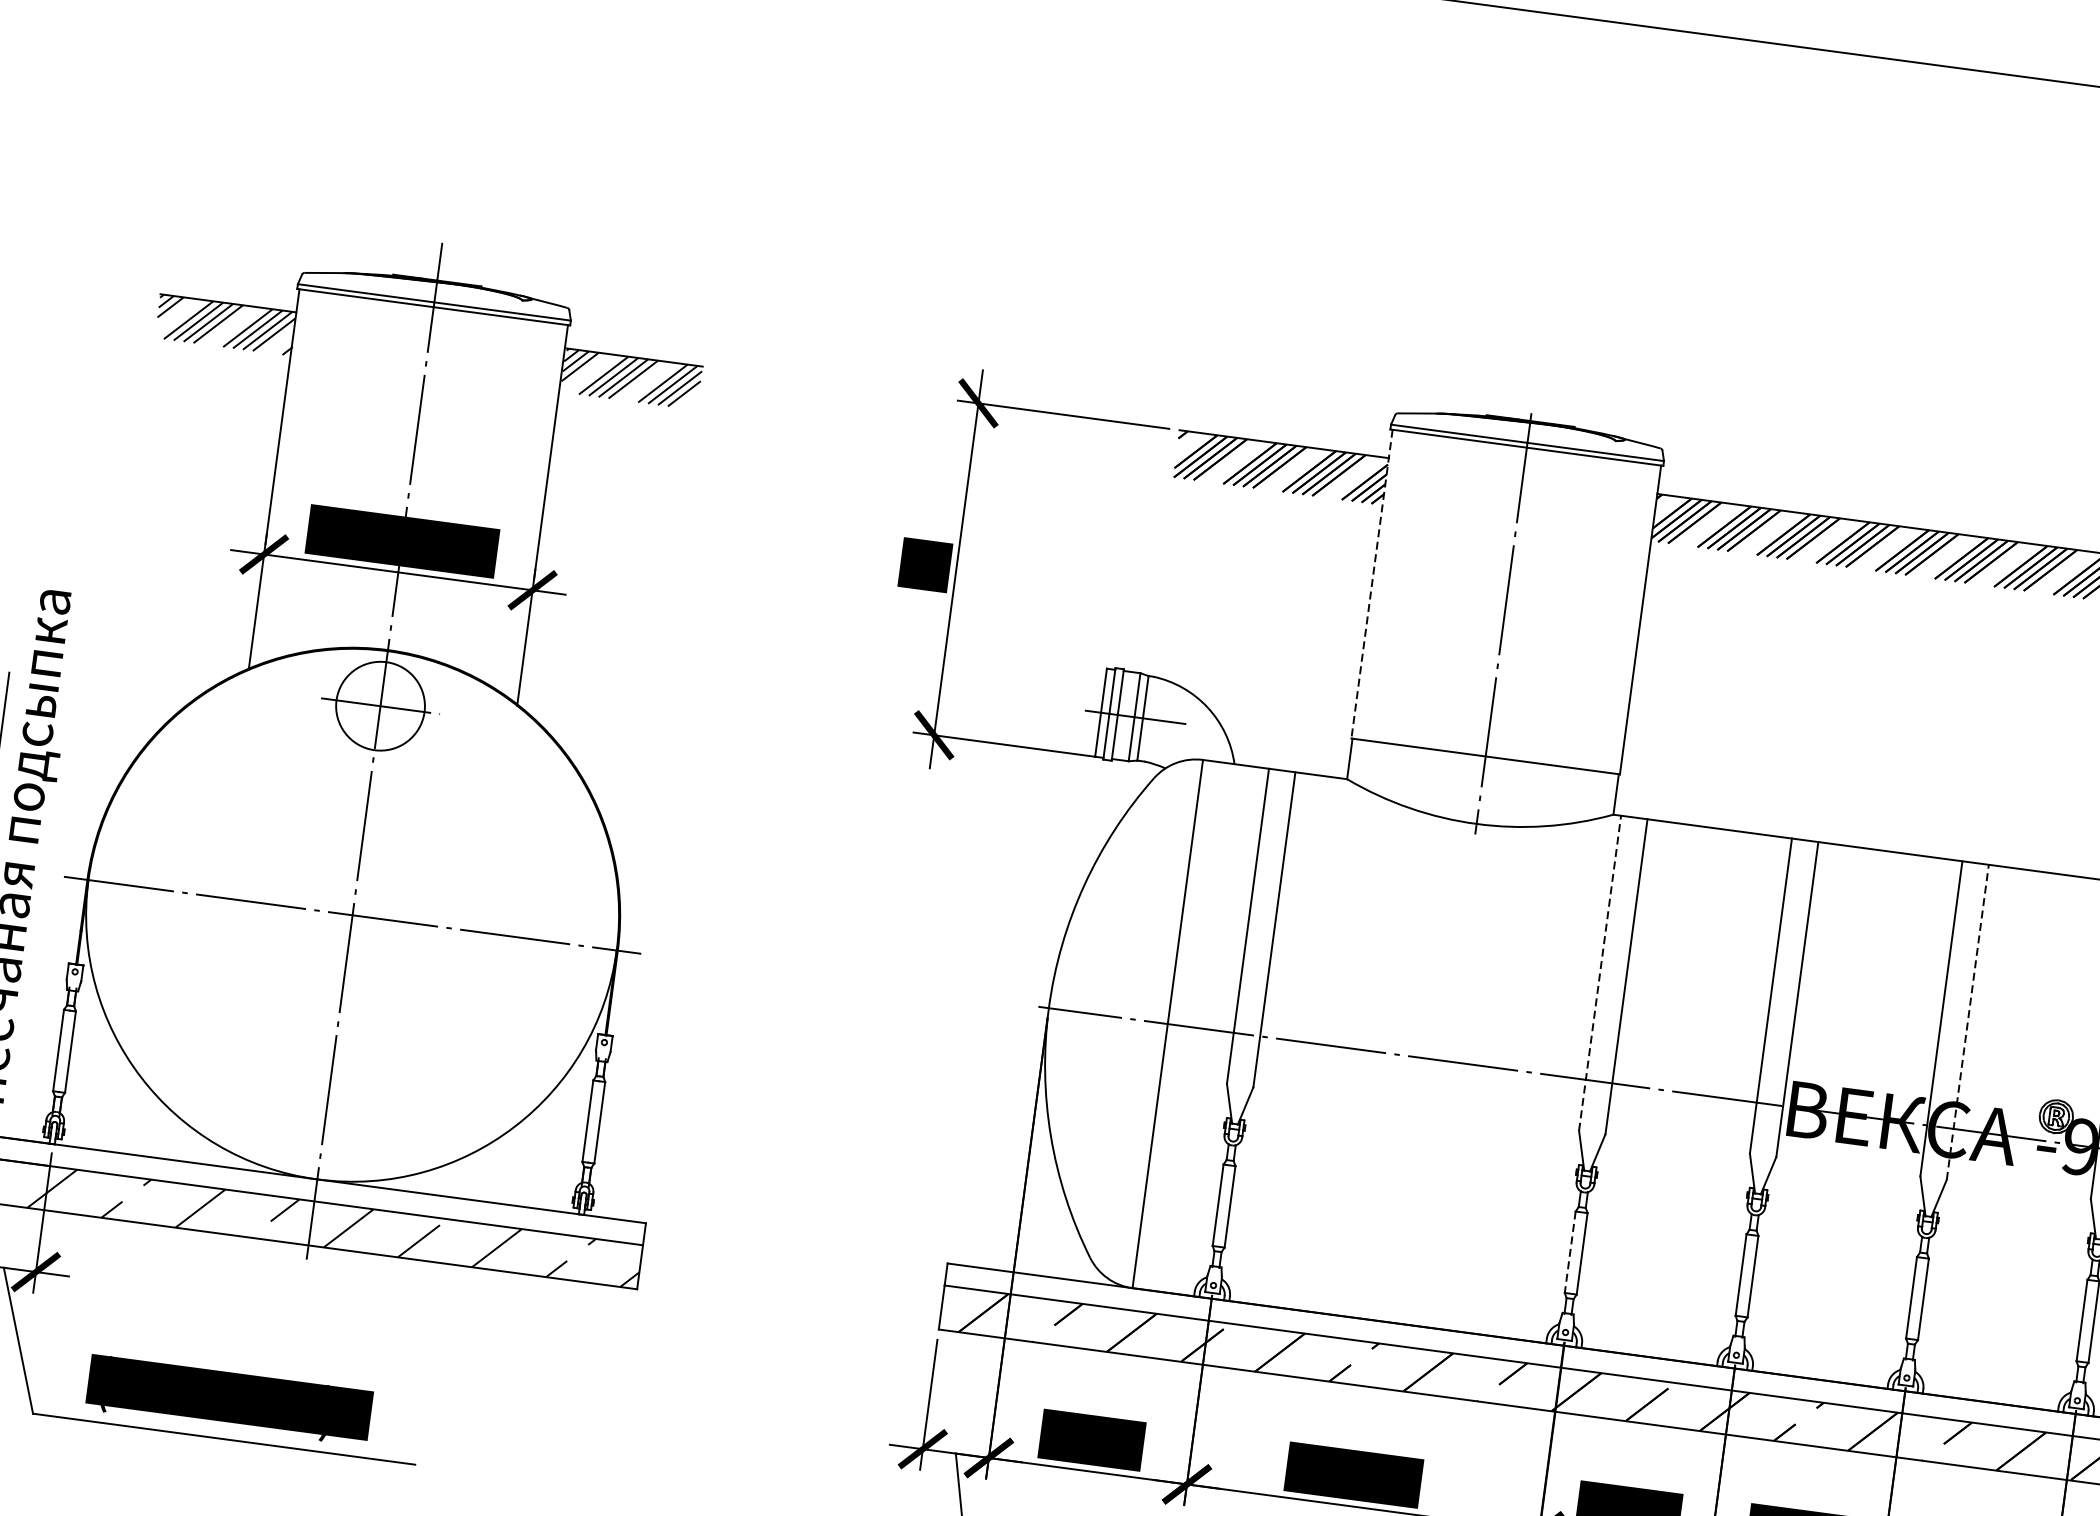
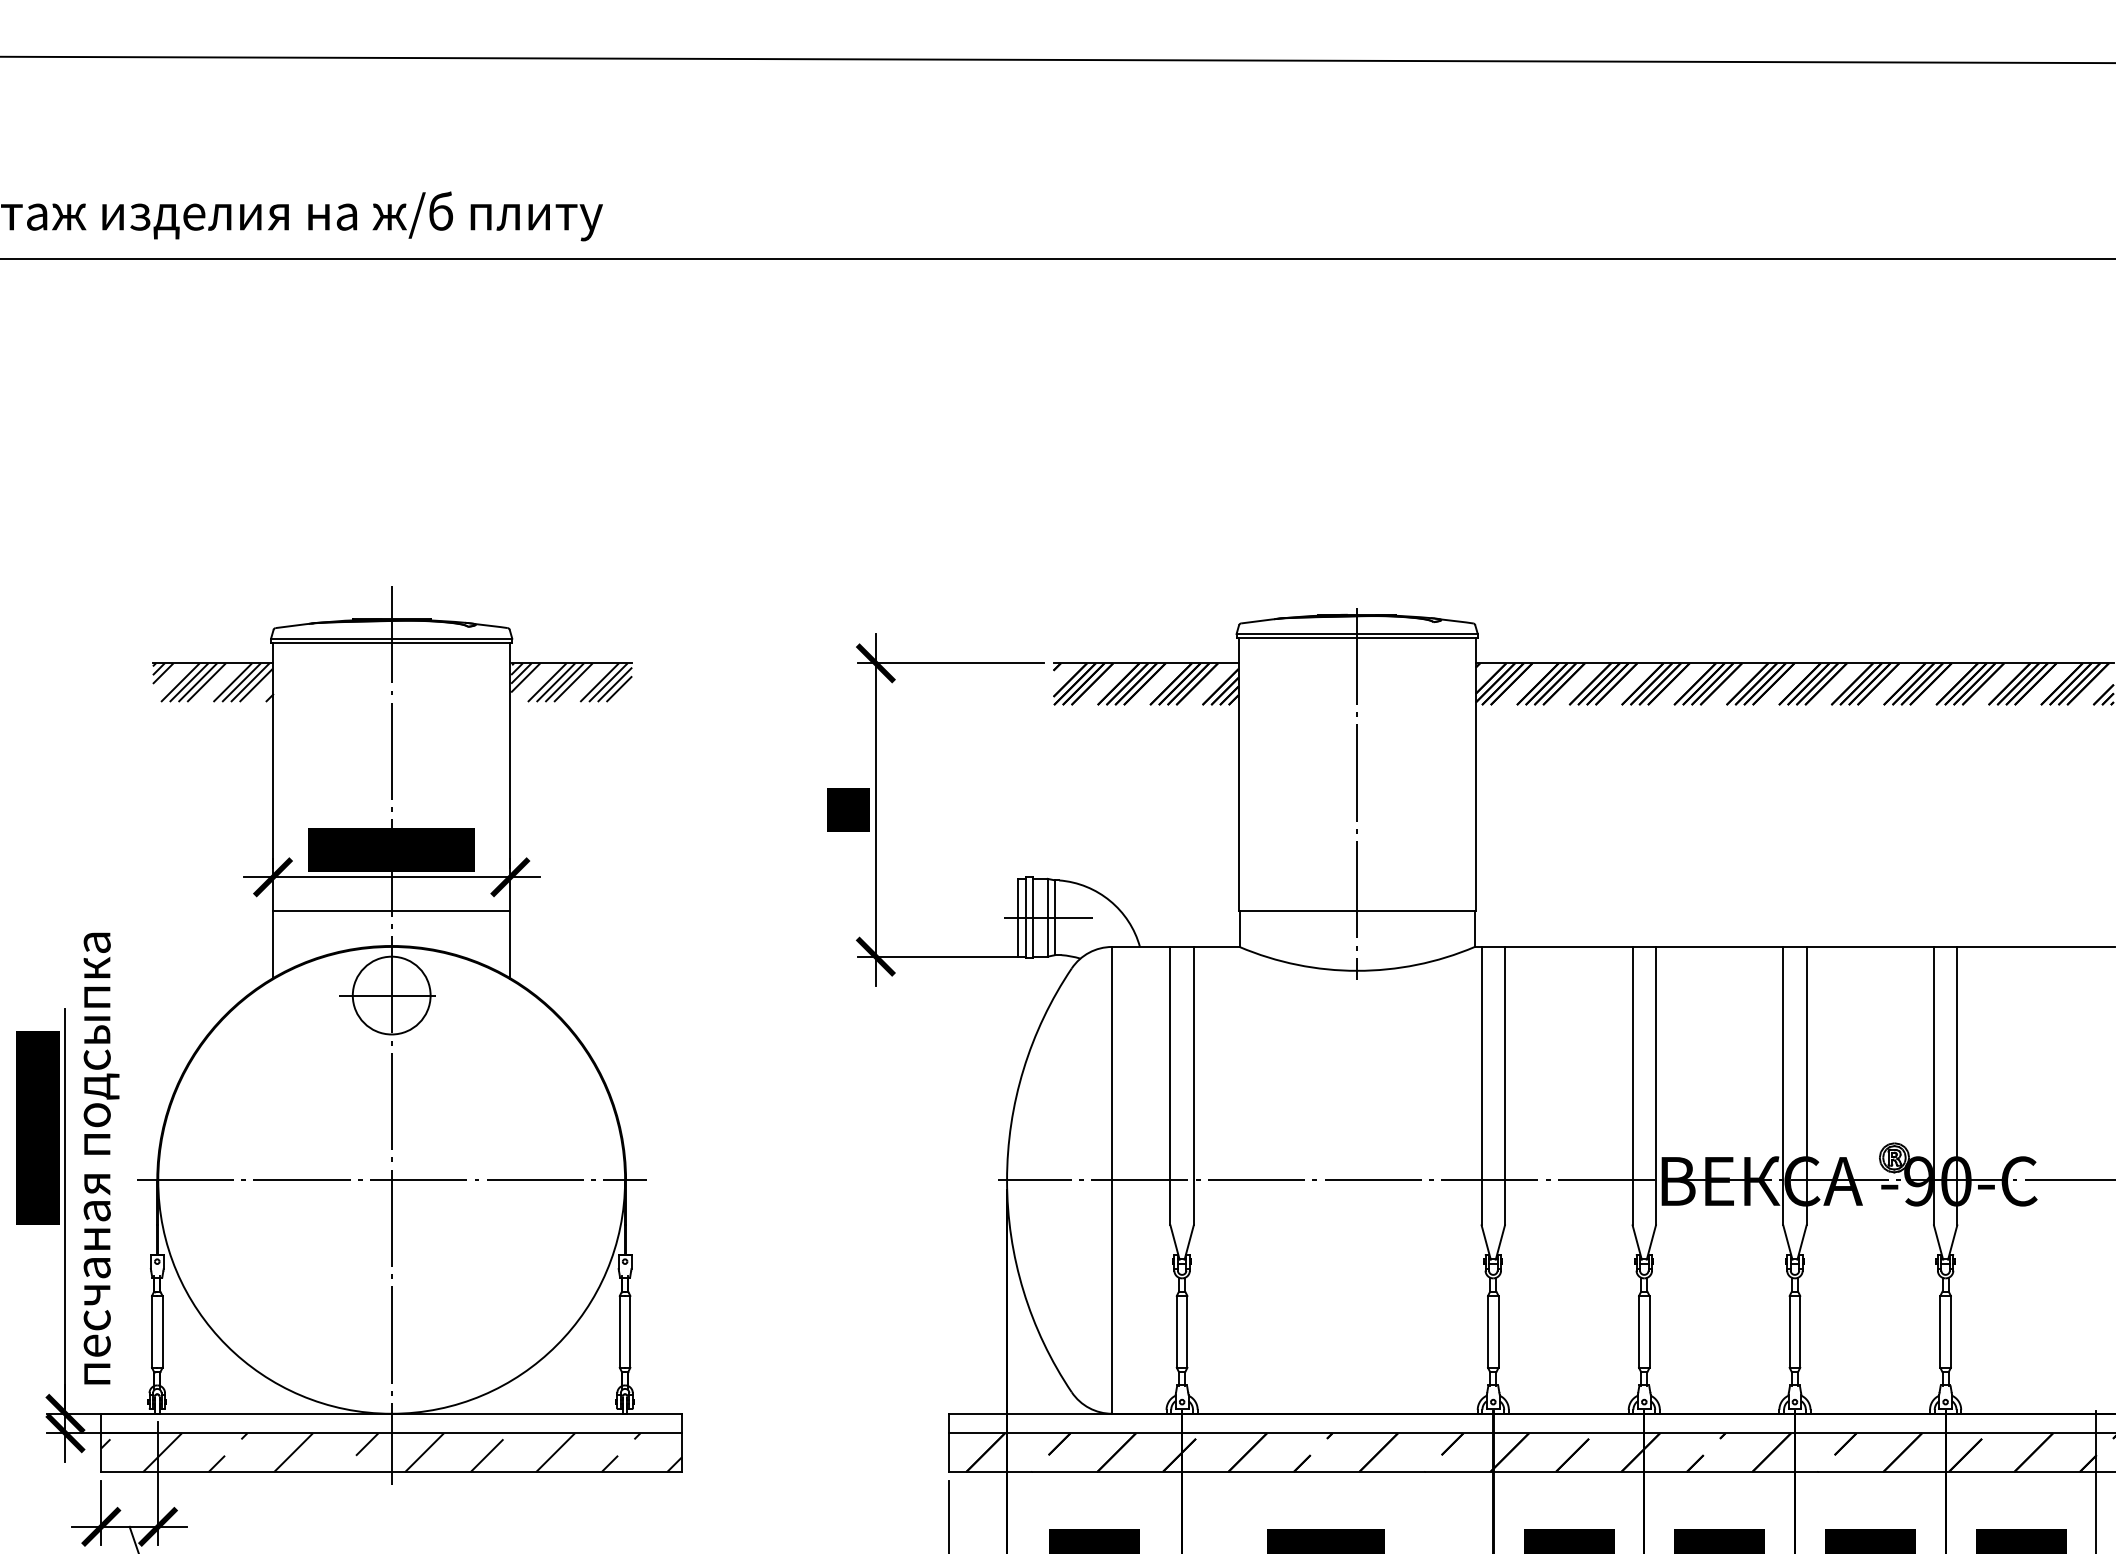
line: (1371, 585) -> (1238, 775), dashed -> solid
line: (392, 611) -> (391, 911), added
line: (1600, 972) -> (1481, 1085), dashed -> solid
line: (1967, 1021) -> (1806, 1085), dashed -> solid
line: (1570, 1251) -> (1488, 1331), dashed -> solid

